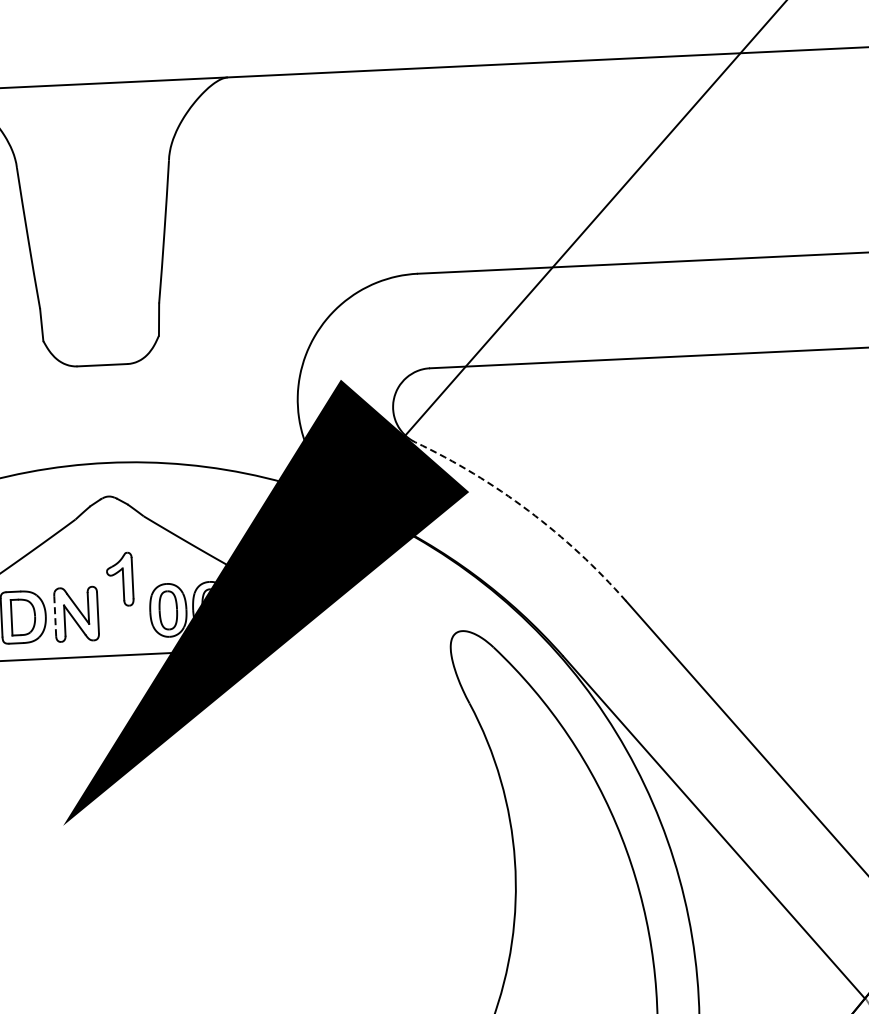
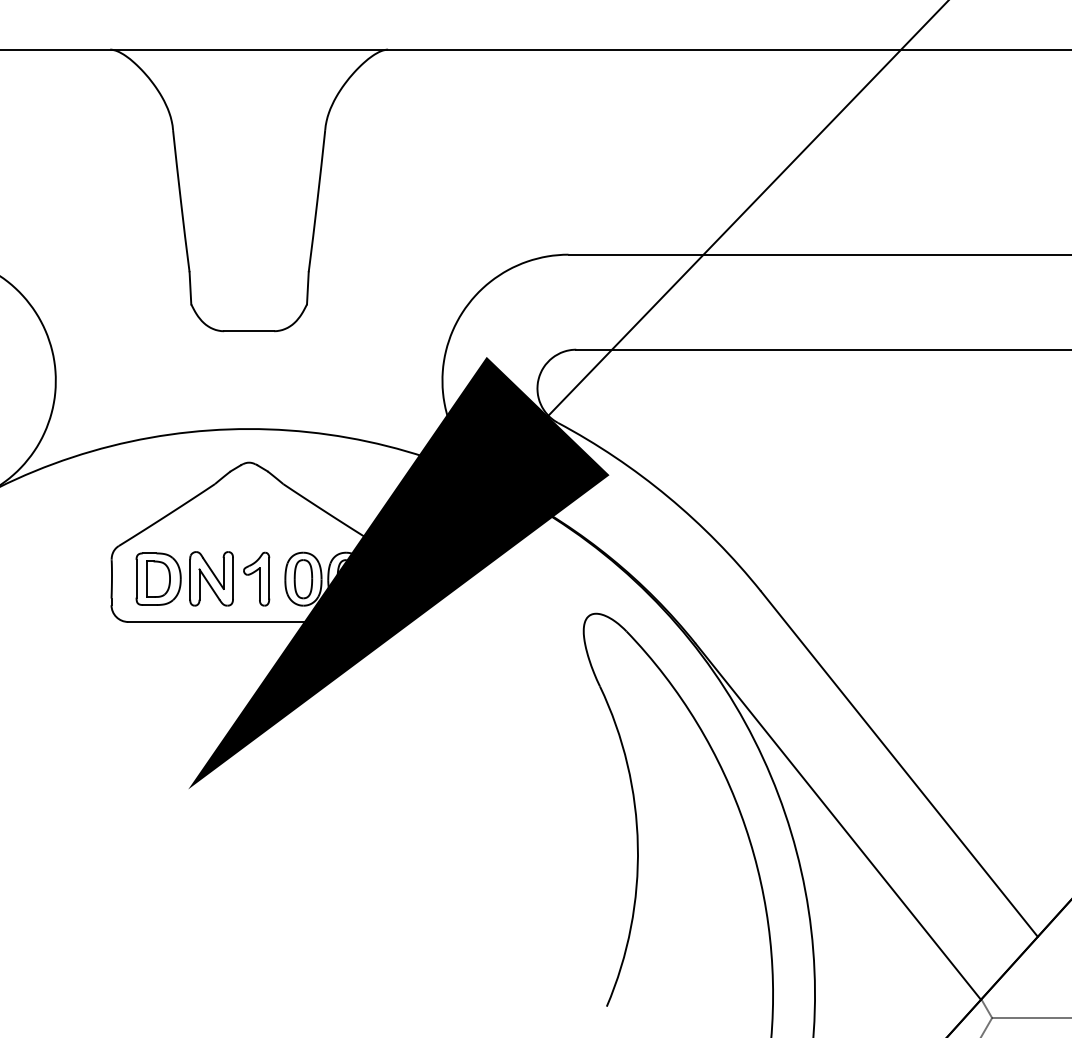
arc: (529, 510) -> (668, 496), dashed -> solid
part: (119, 578) -> (256, 578), moved
line: (55, 615) -> (190, 579), dashed -> solid

